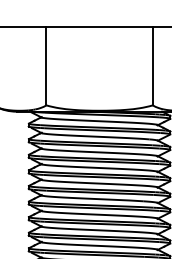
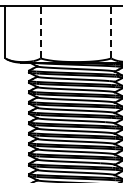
line: (46, 64) -> (40, 31), solid -> dashed
line: (152, 64) -> (111, 31), solid -> dashed

